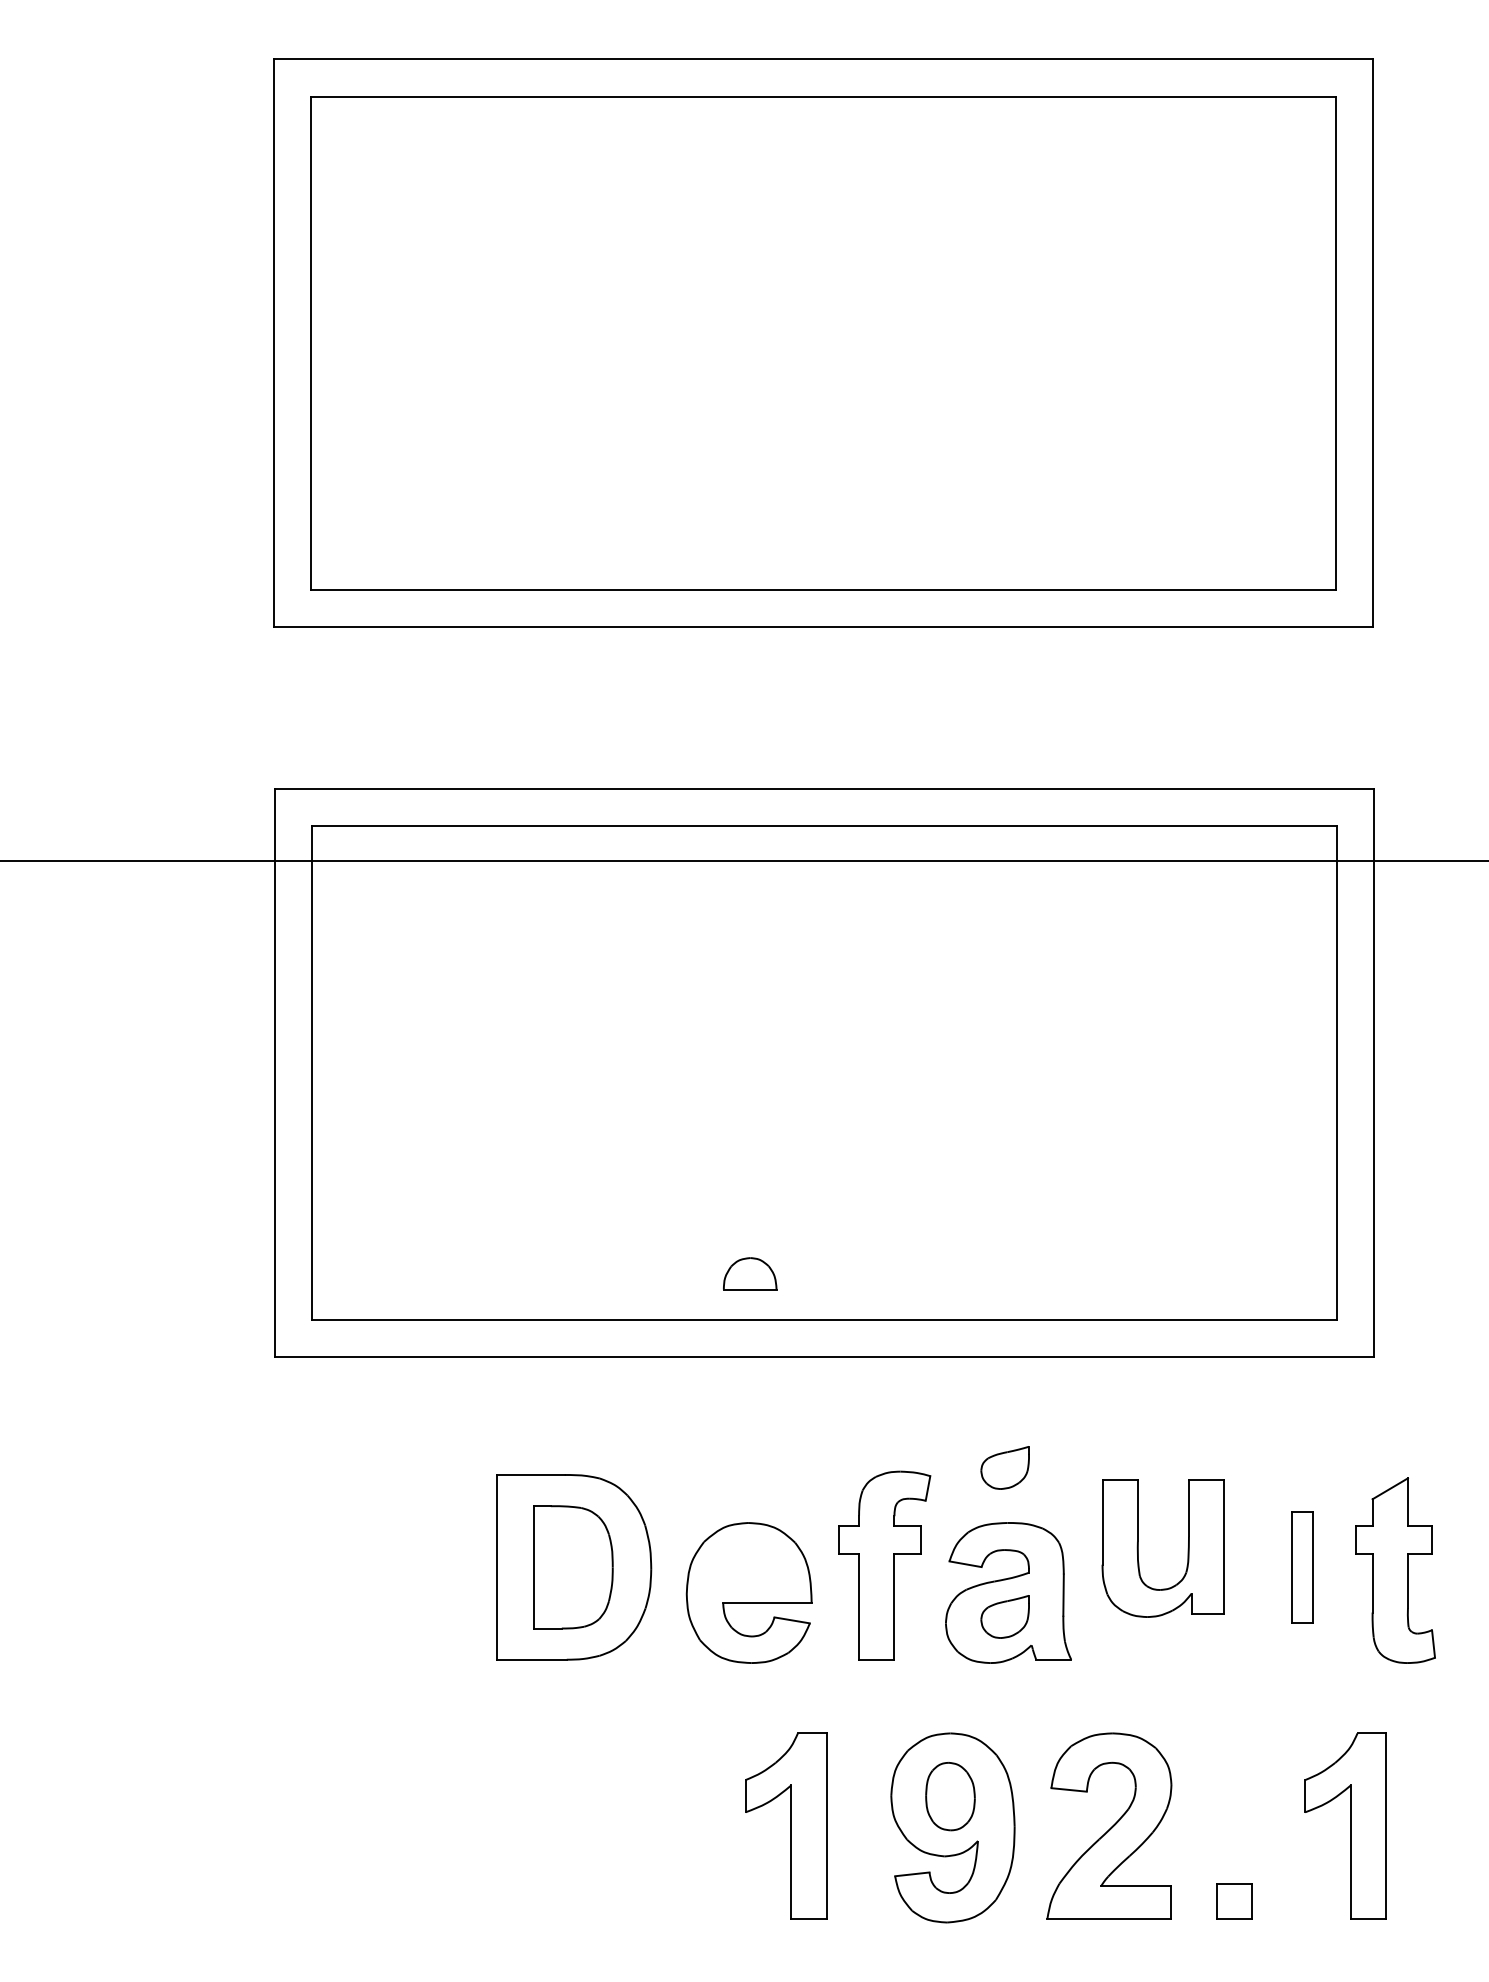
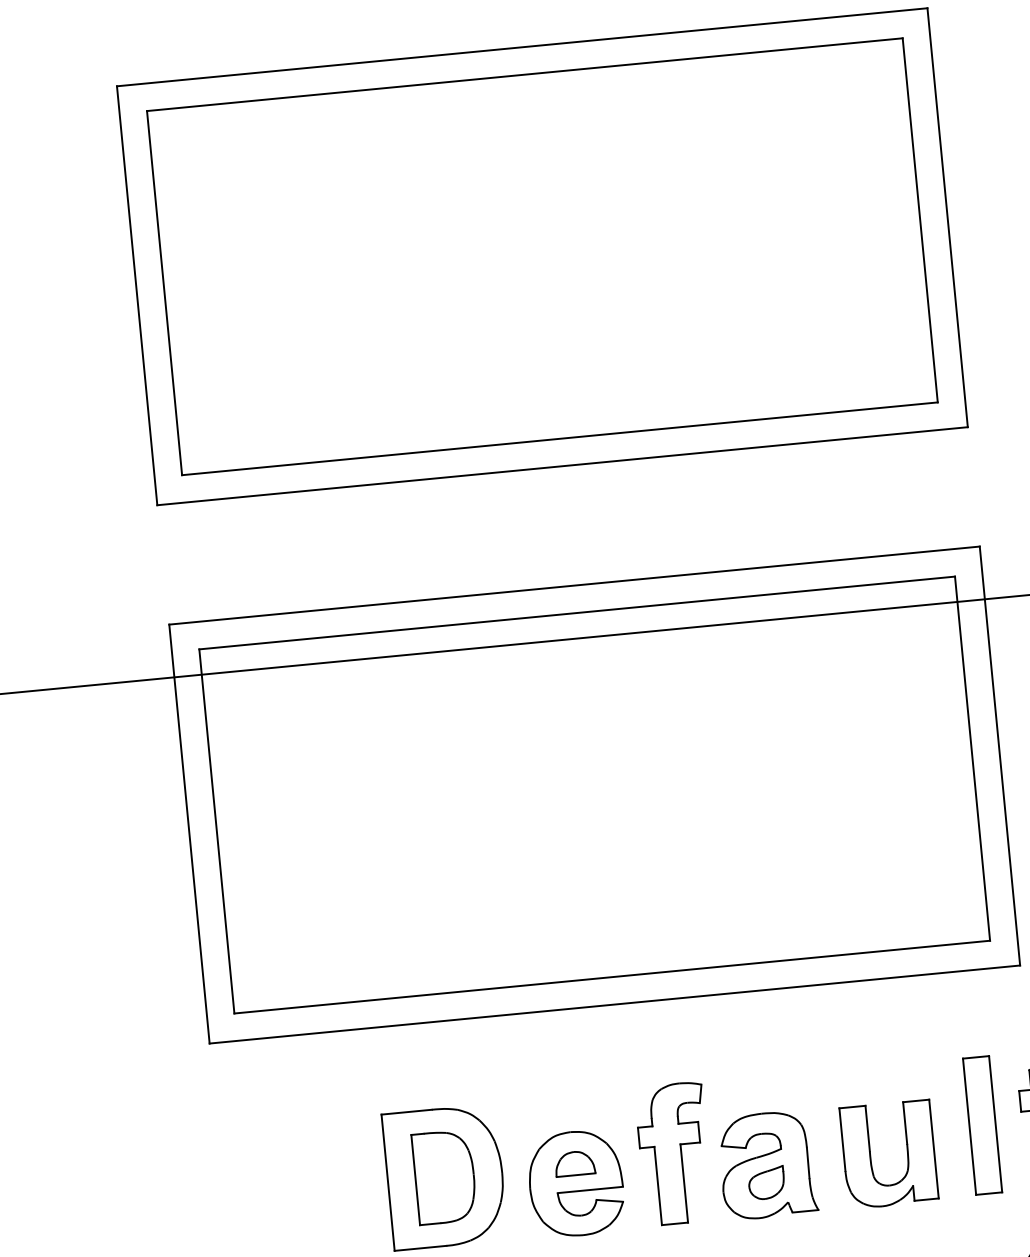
part: (750, 1273) -> (575, 1163), moved
part: (1004, 1467) -> (755, 1073), removed
part: (1138, 1548) -> (870, 1156), moved
part: (1302, 1567) -> (982, 1125), size x1.67

